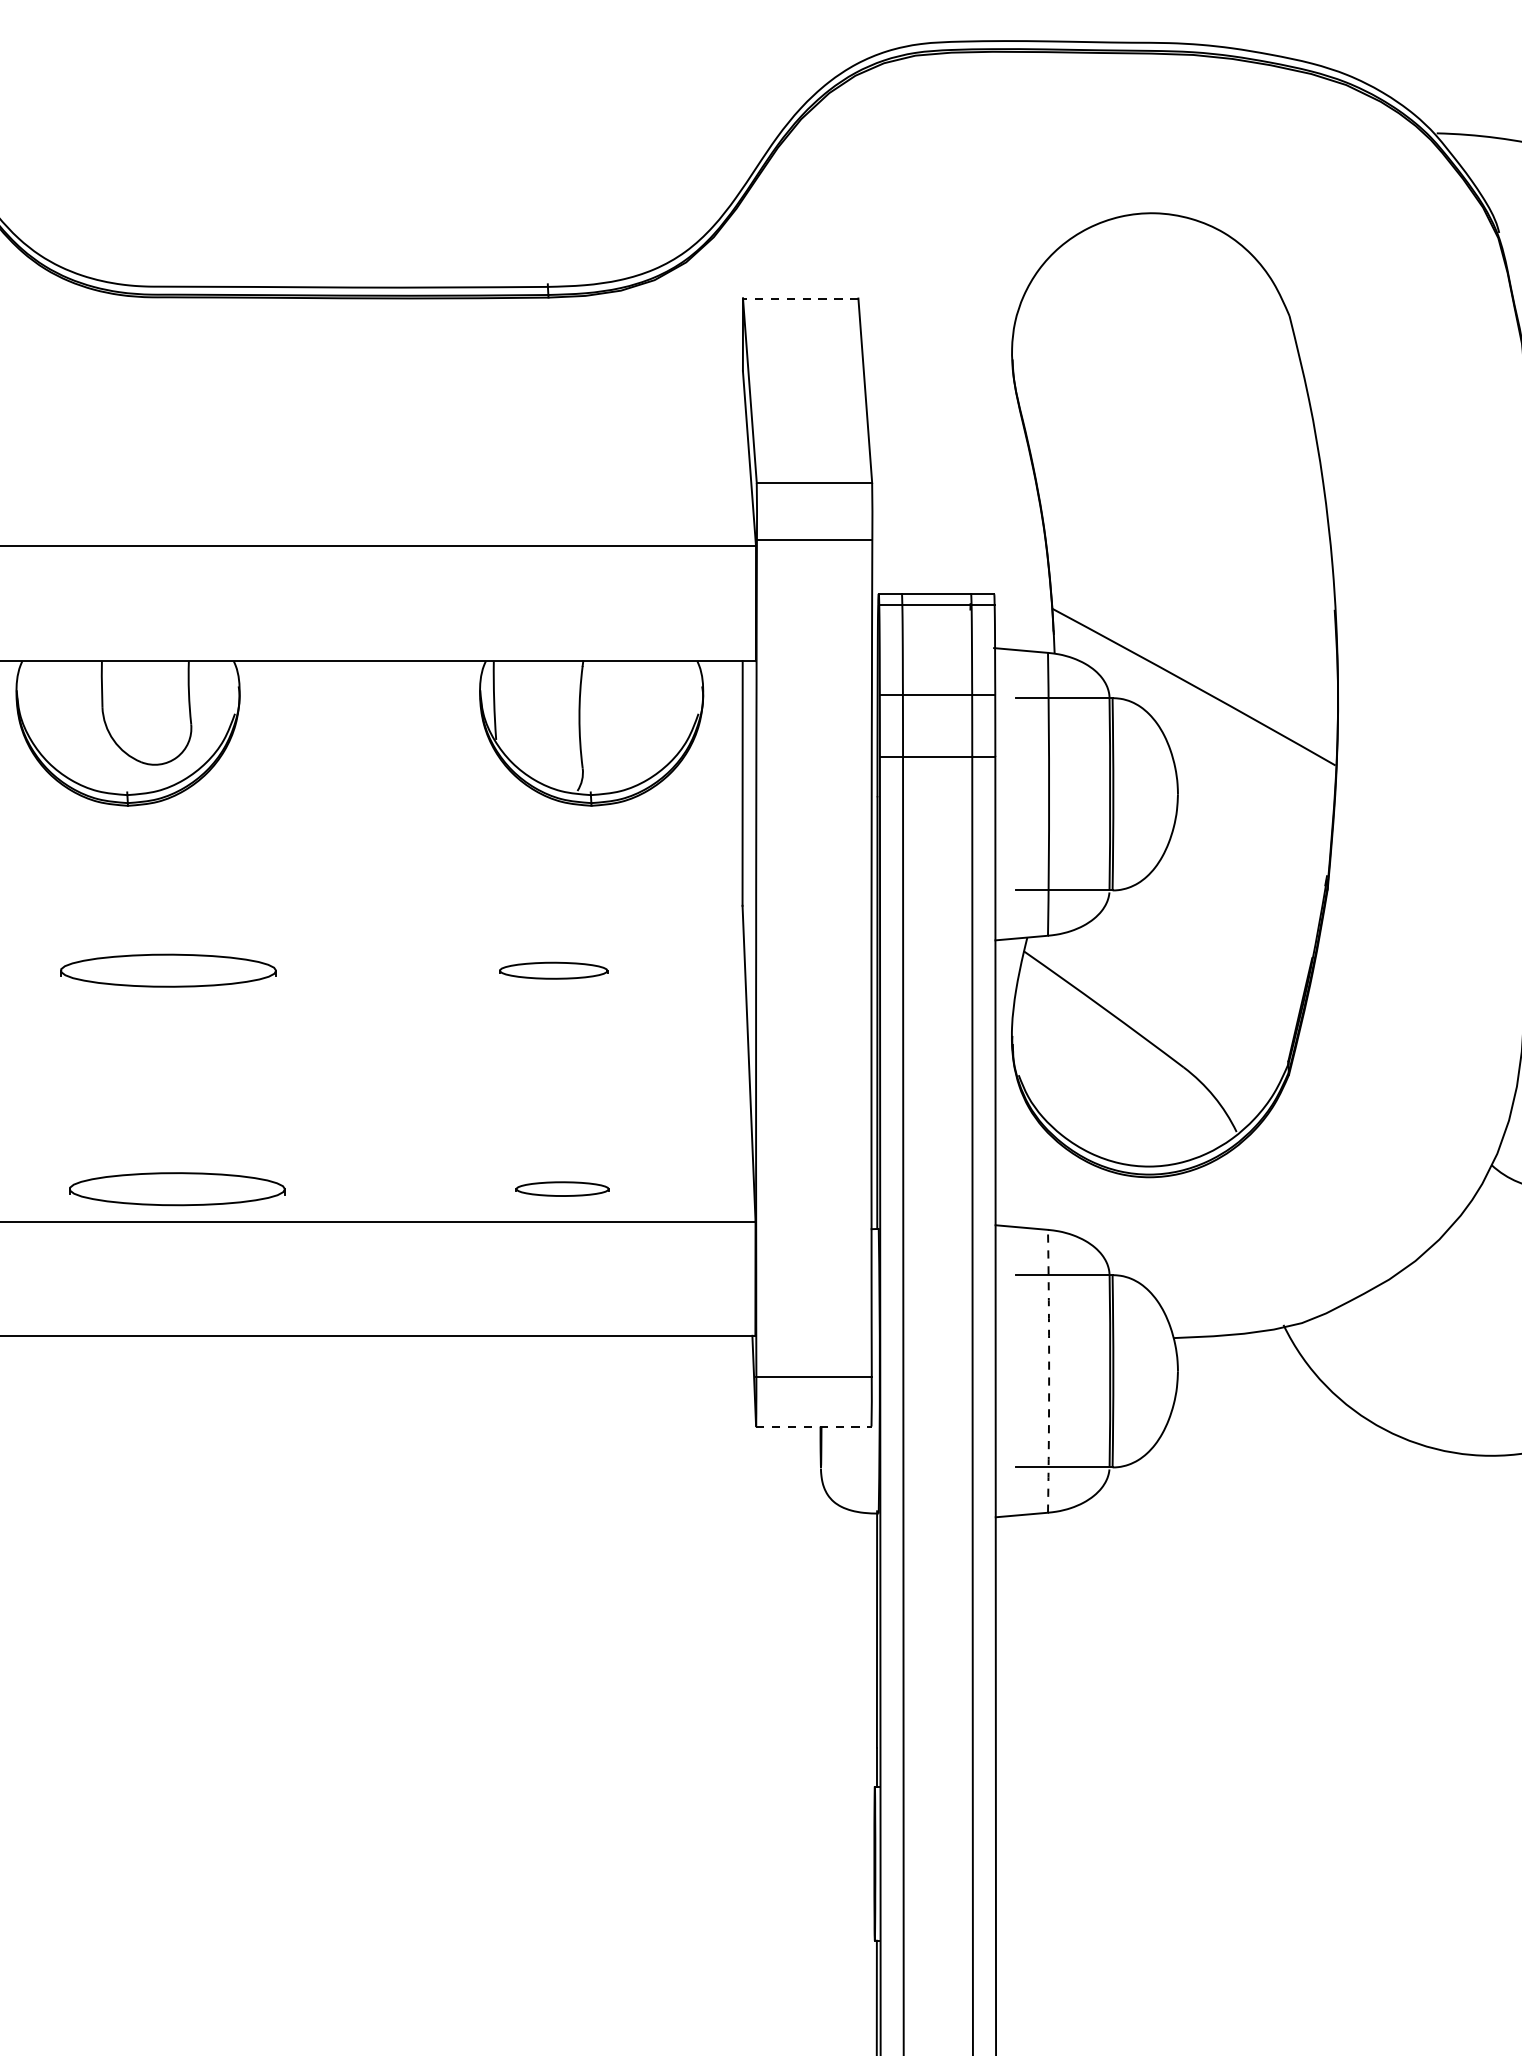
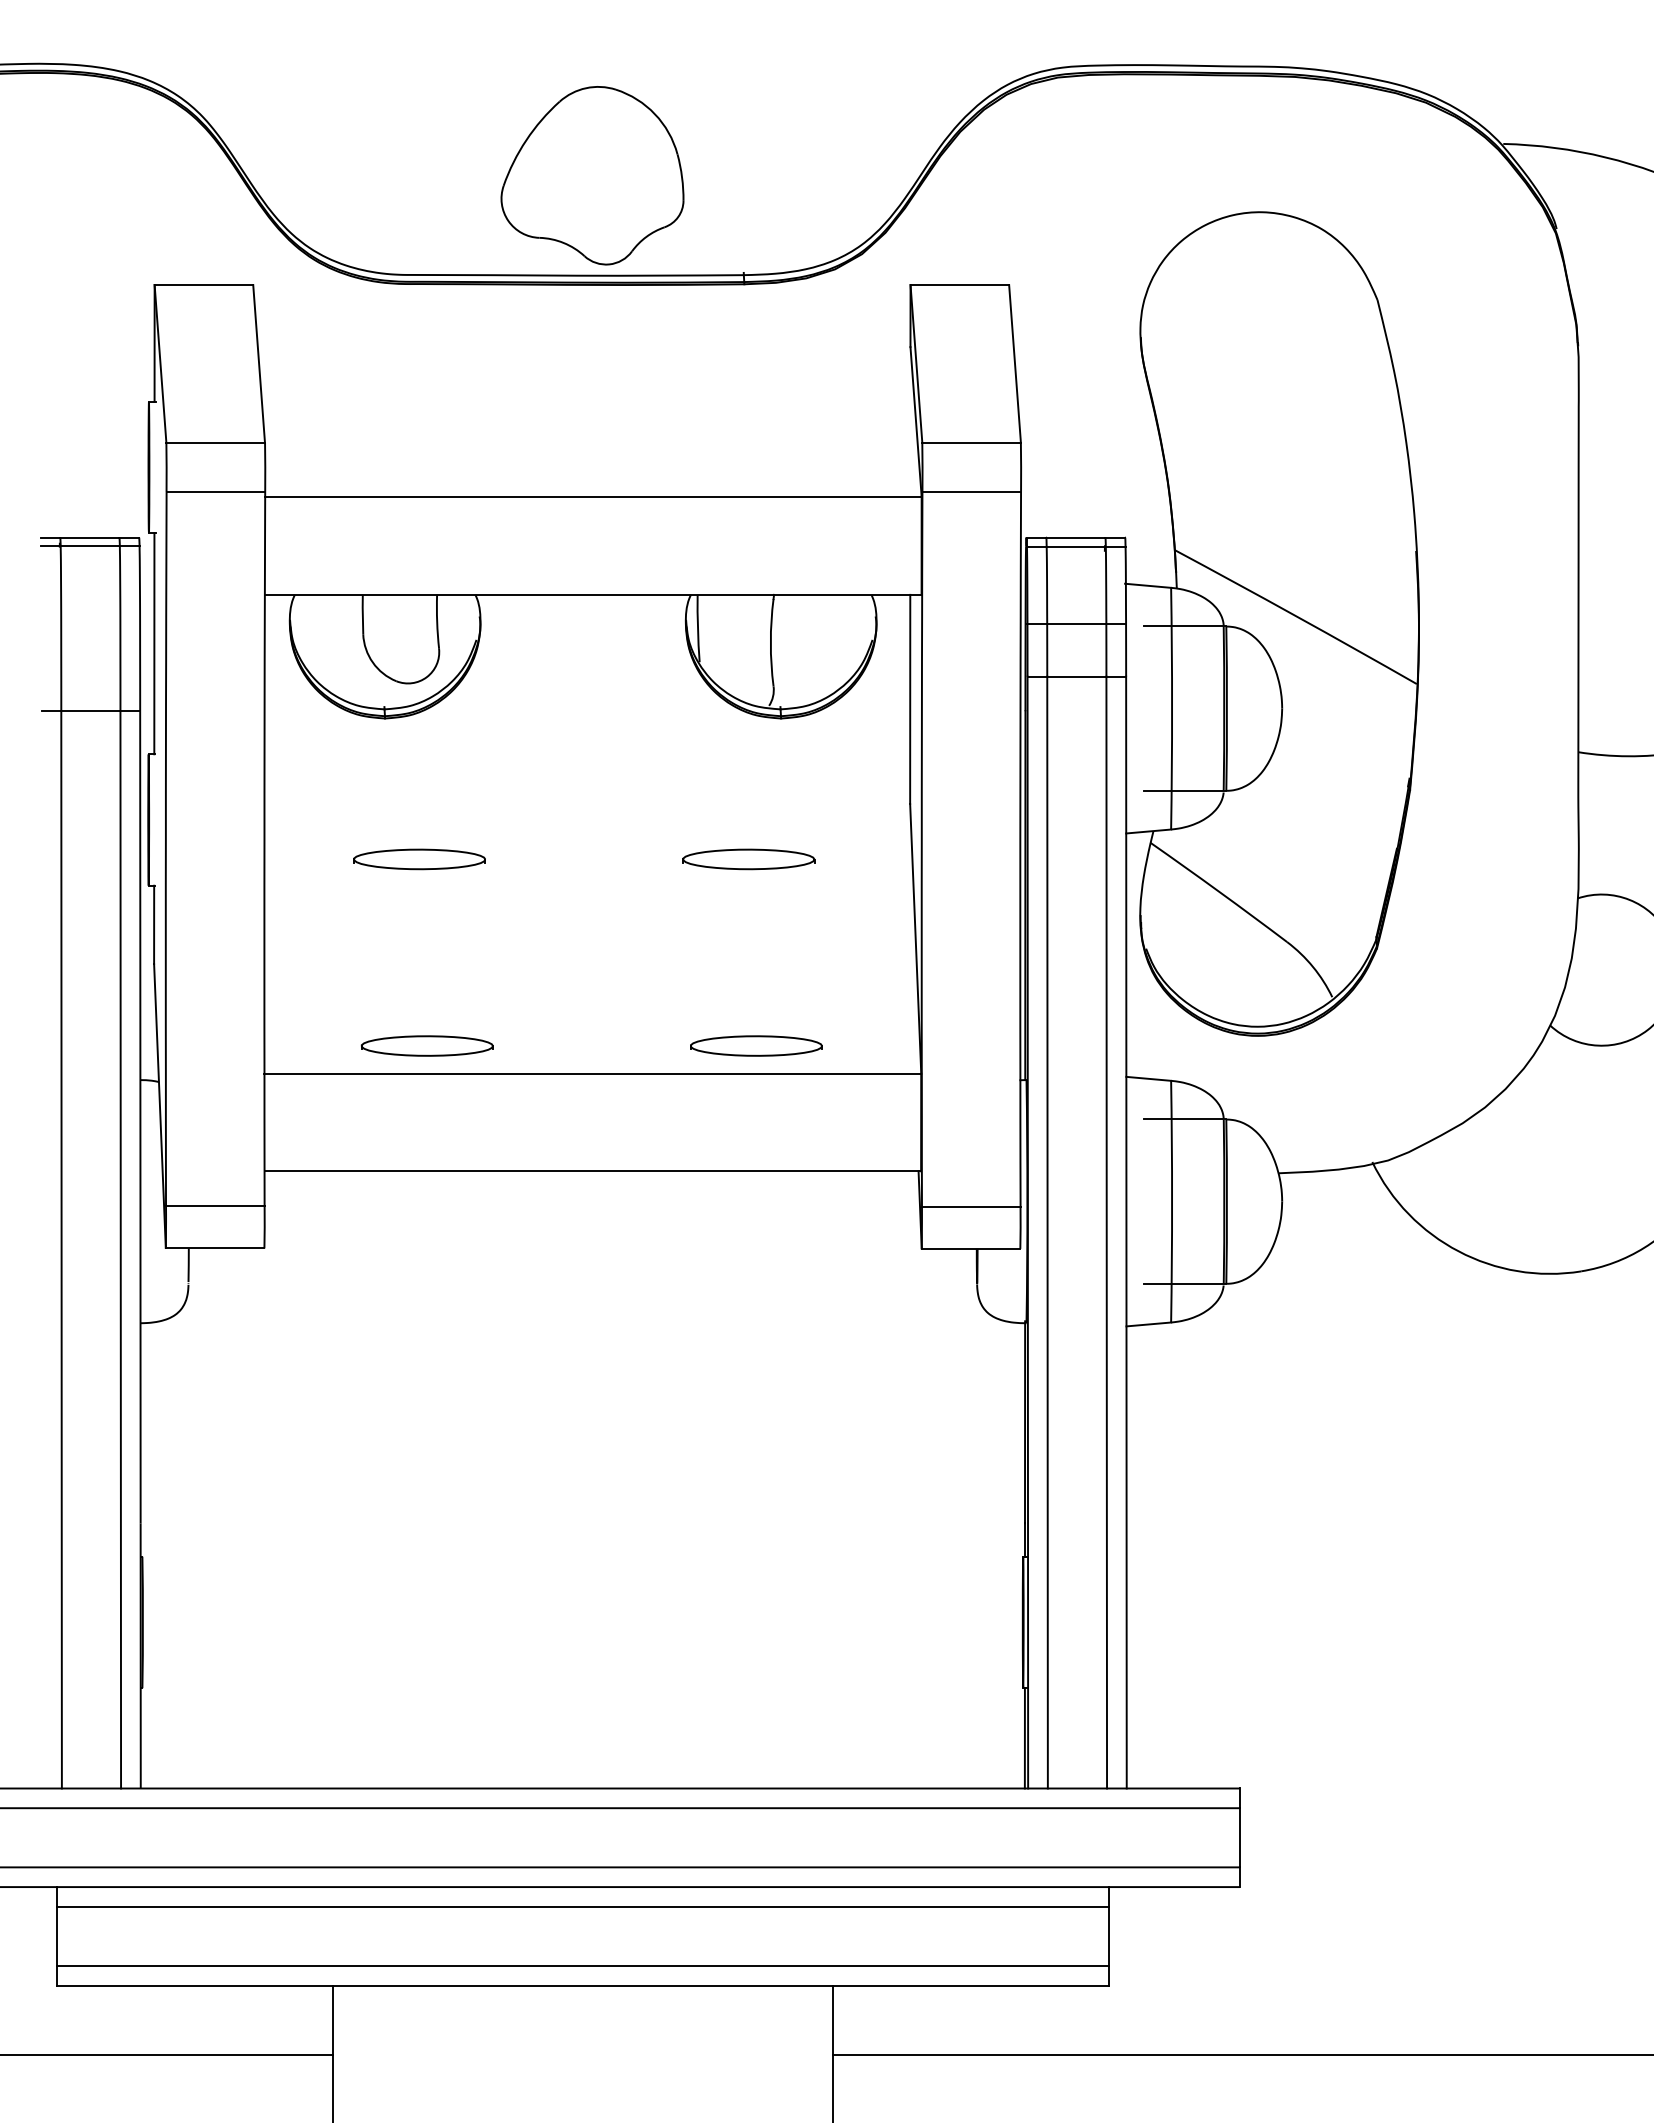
part: (370, 170) -> (592, 175), added
line: (800, 299) -> (959, 285), dashed -> solid
part: (168, 970) -> (419, 859), size x0.71
part: (553, 970) -> (748, 859), size x1.43
part: (177, 1188) -> (427, 1045), size x0.71
part: (562, 1188) -> (756, 1045), size x1.67
arc: (1049, 1371) -> (1172, 1201), dashed -> solid
line: (814, 1426) -> (971, 1248), dashed -> solid

